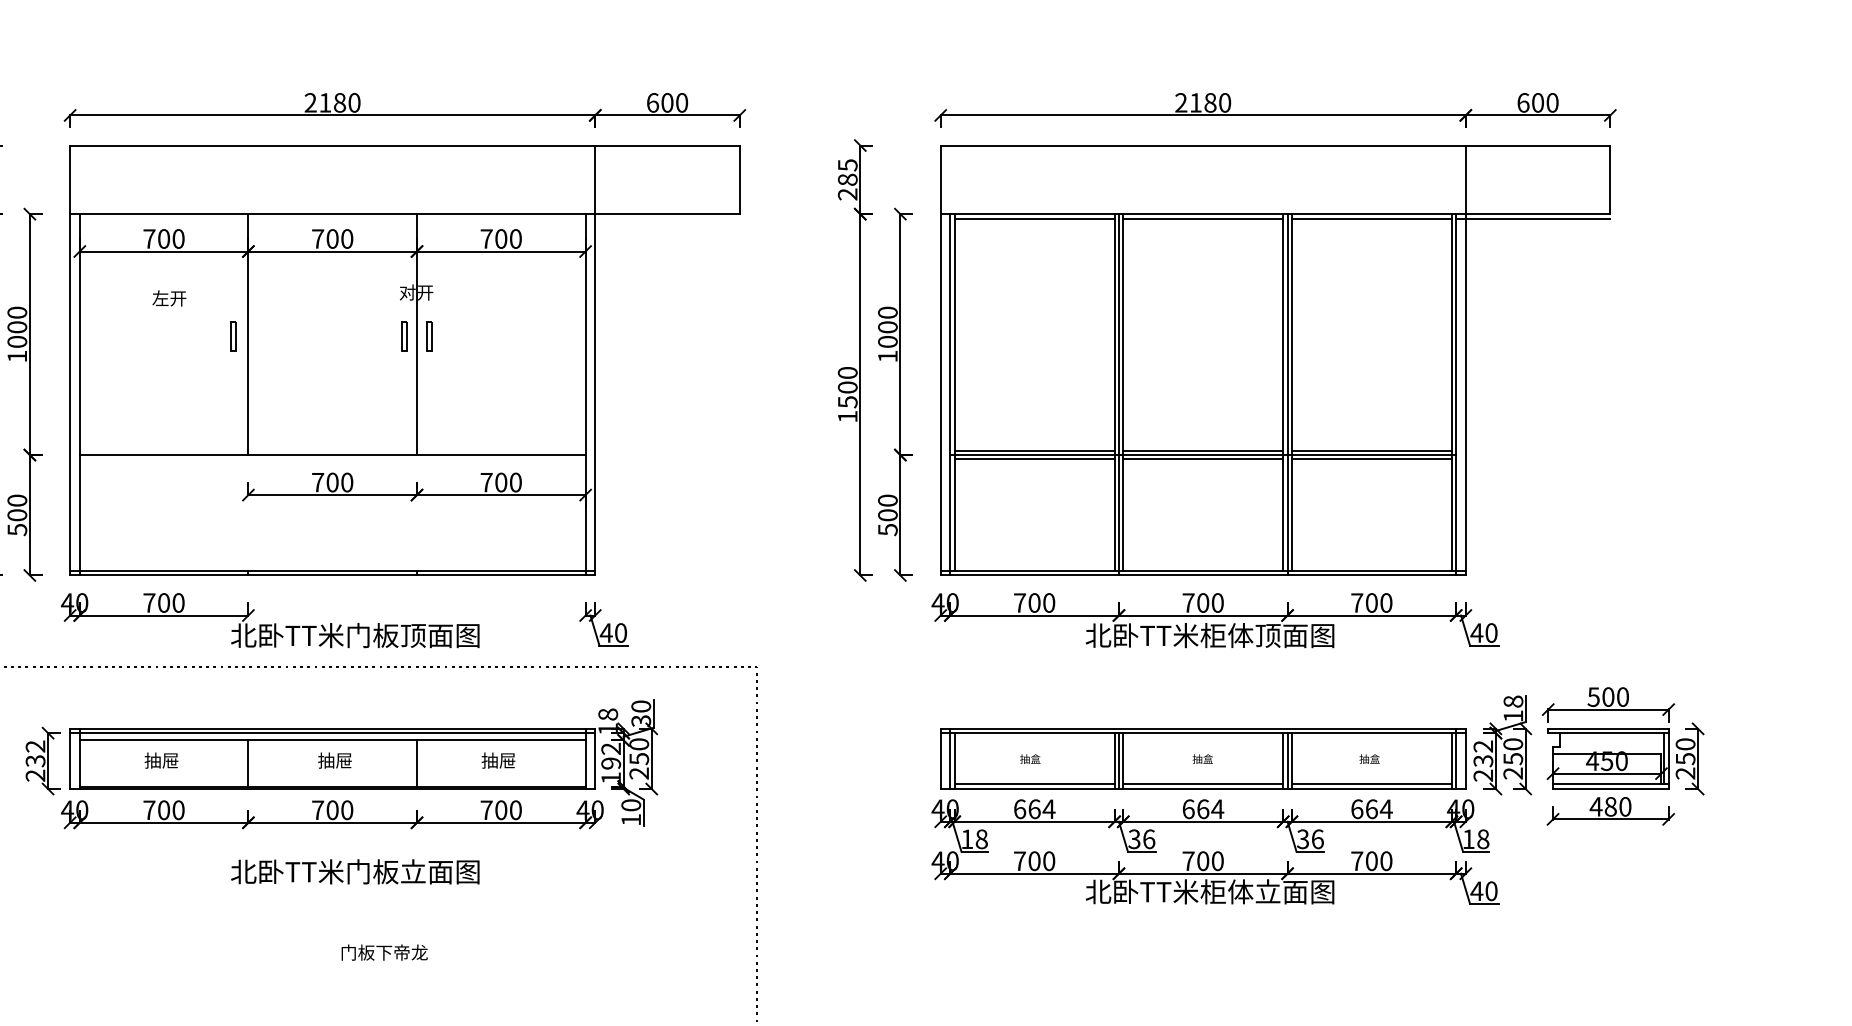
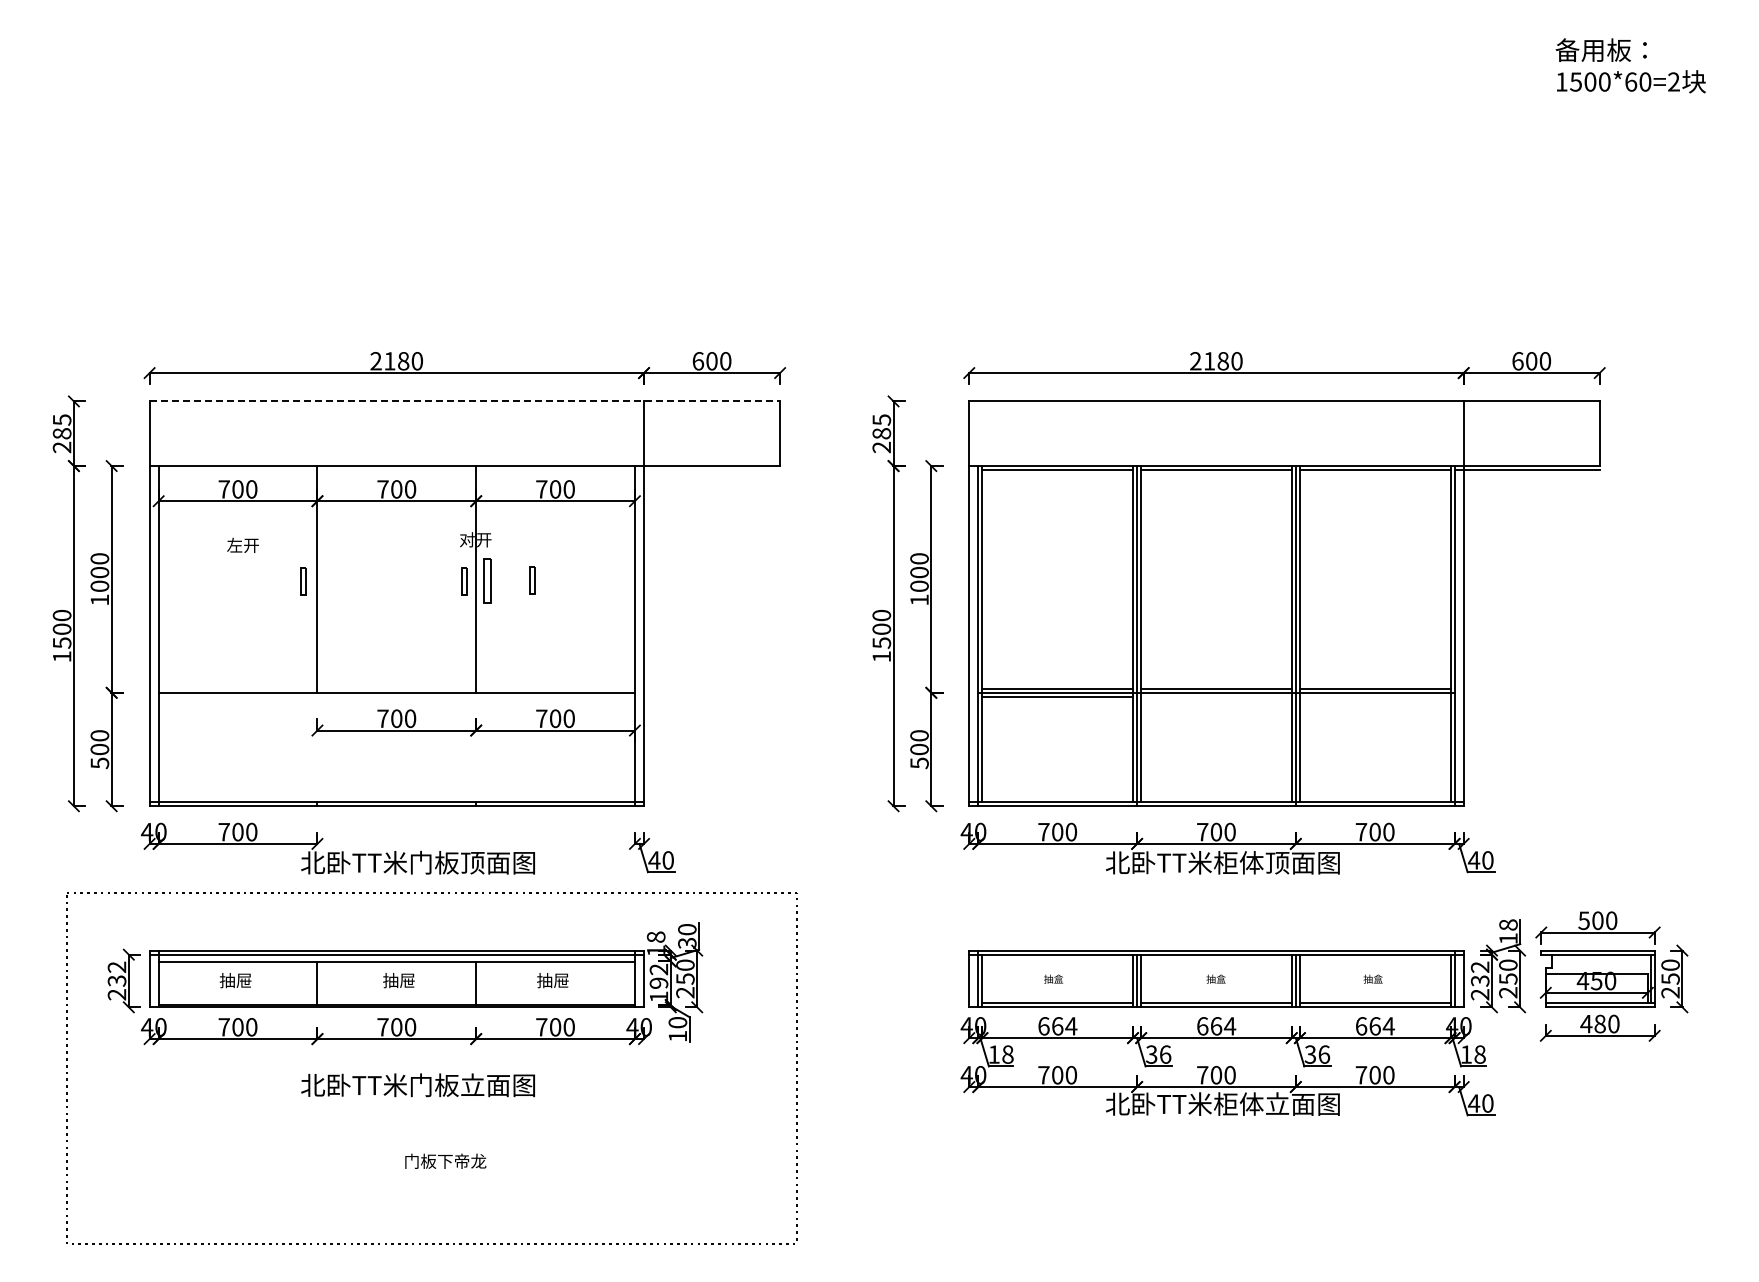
line: (405, 145) -> (465, 401), solid -> dashed
part: (476, 335) -> (532, 580), added
part: (429, 336) -> (487, 581), size x1.6
line: (1203, 458) -> (1216, 696), removed
line: (1371, 458) -> (1374, 696), removed

